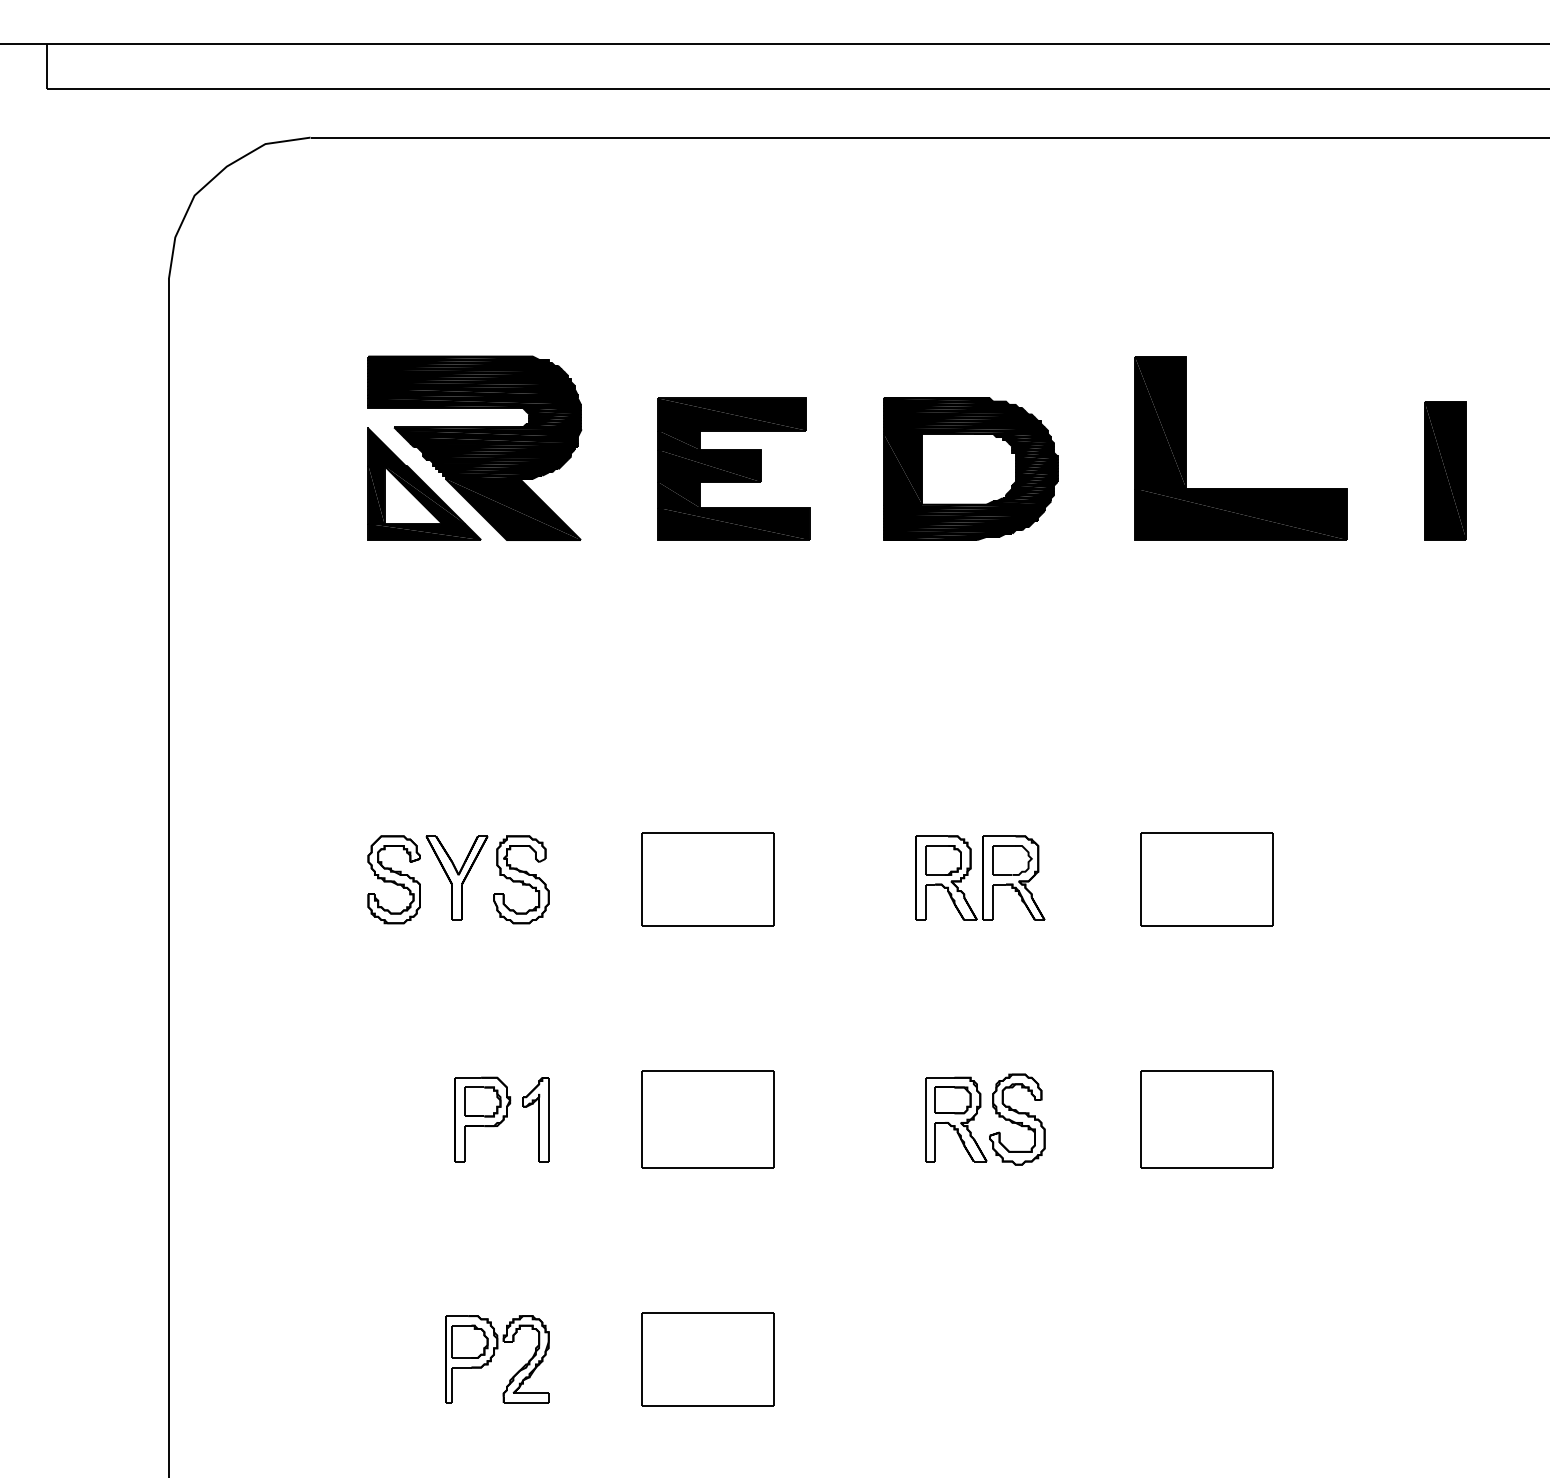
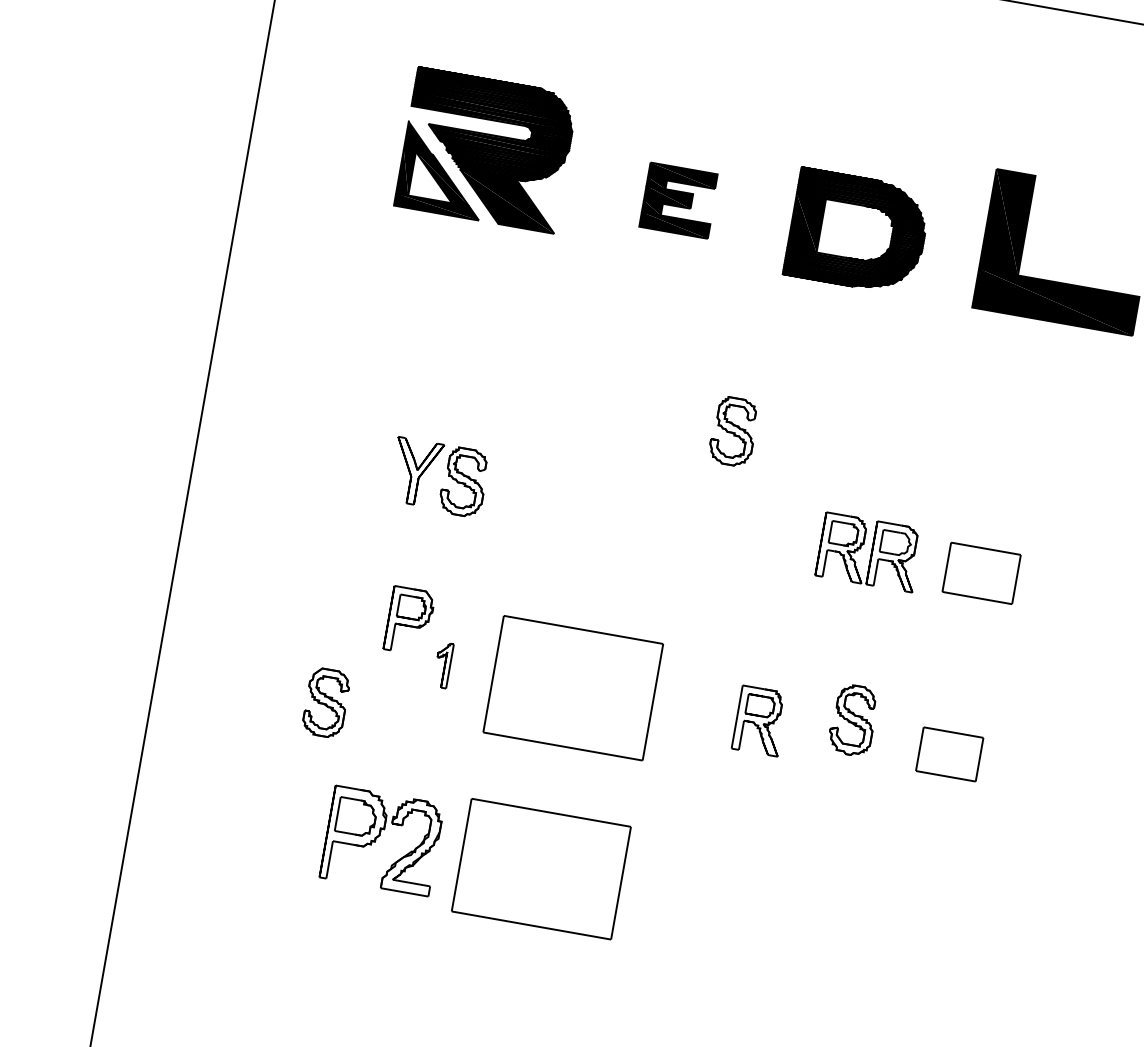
part: (733, 468) -> (678, 200), size x0.6
part: (856, 753) -> (733, 431), added
part: (980, 877) -> (869, 551), moved
part: (393, 879) -> (325, 702), moved
part: (707, 879) -> (604, 506), removed
part: (1206, 879) -> (981, 573), size x0.7
part: (482, 1119) -> (409, 620), moved
part: (535, 1119) -> (442, 664), size x0.7
part: (707, 1119) -> (572, 687), size x1.6
part: (1017, 1119) -> (853, 720), moved
part: (1206, 1119) -> (949, 754), size x0.6
part: (497, 1359) -> (382, 841), size x1.4
part: (707, 1359) -> (540, 868), size x1.6

